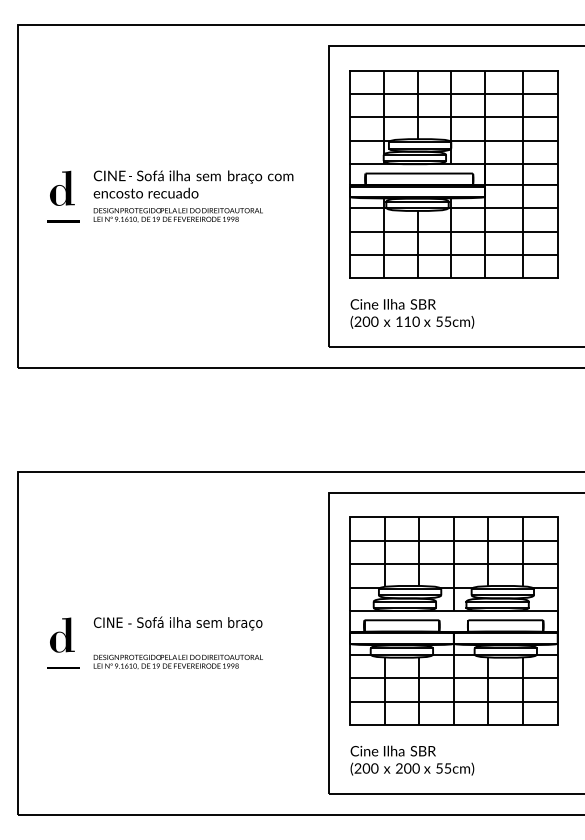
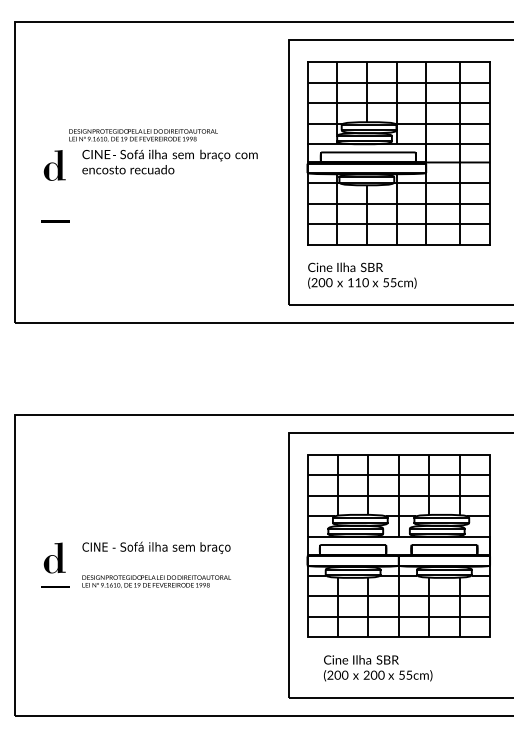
text: (177, 215) -> (142, 135), moved
line: (63, 221) -> (55, 221), moved
text: (412, 760) -> (378, 668), moved

